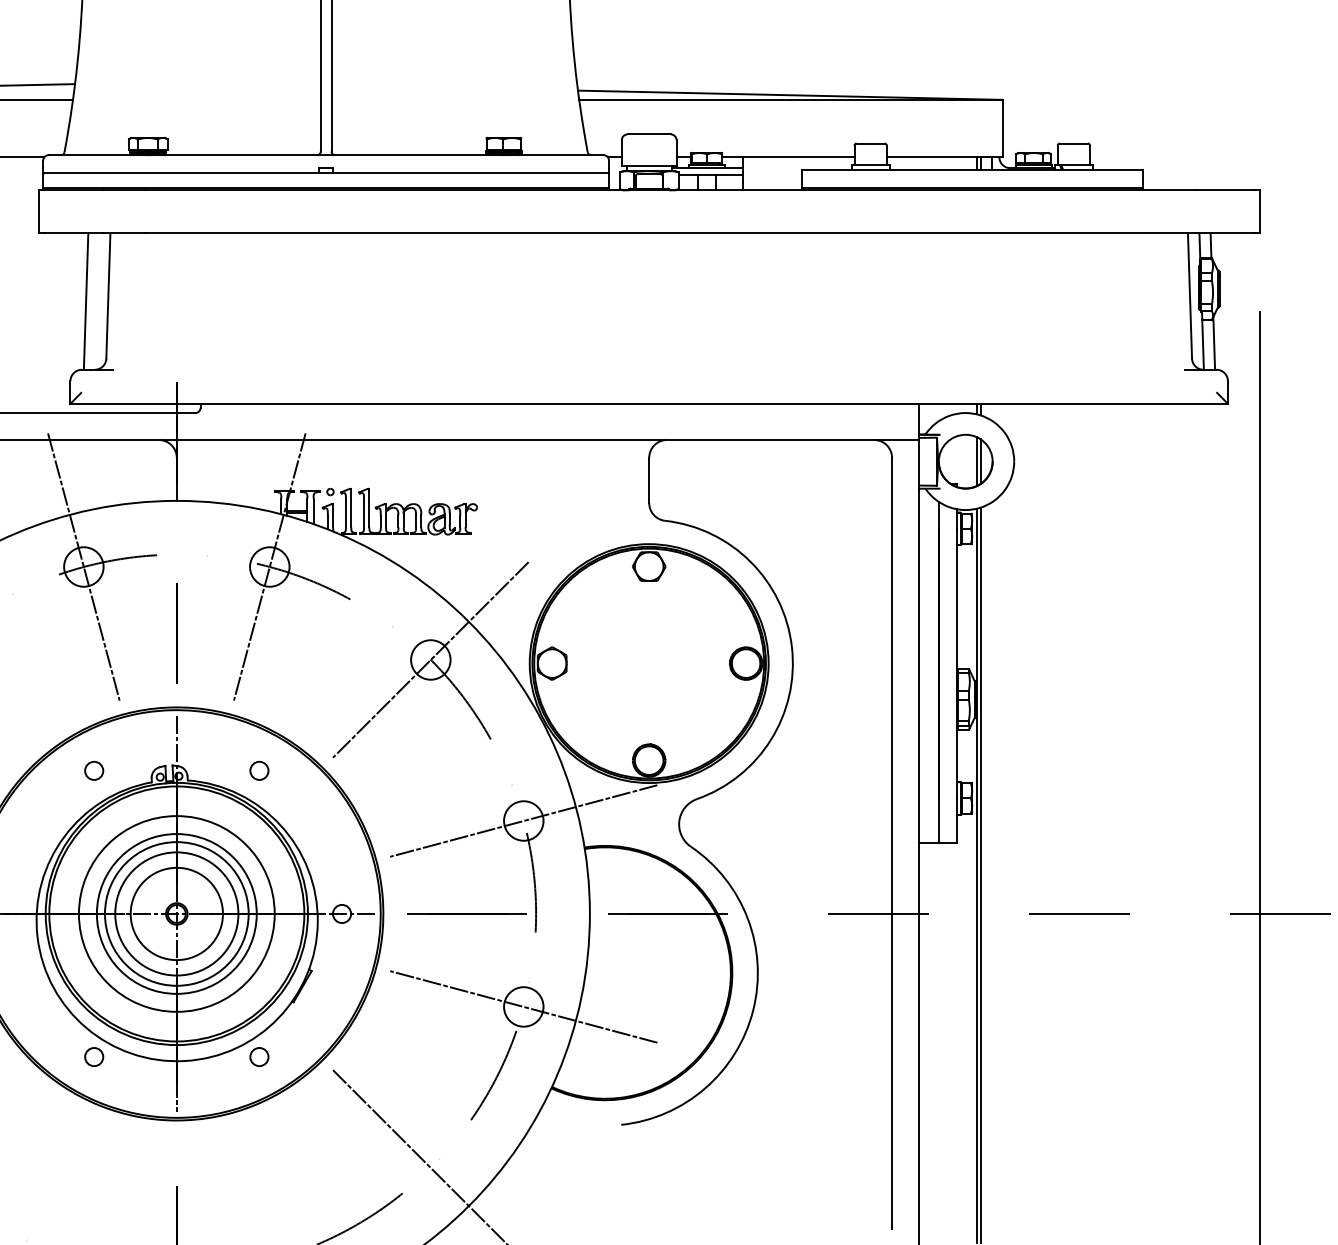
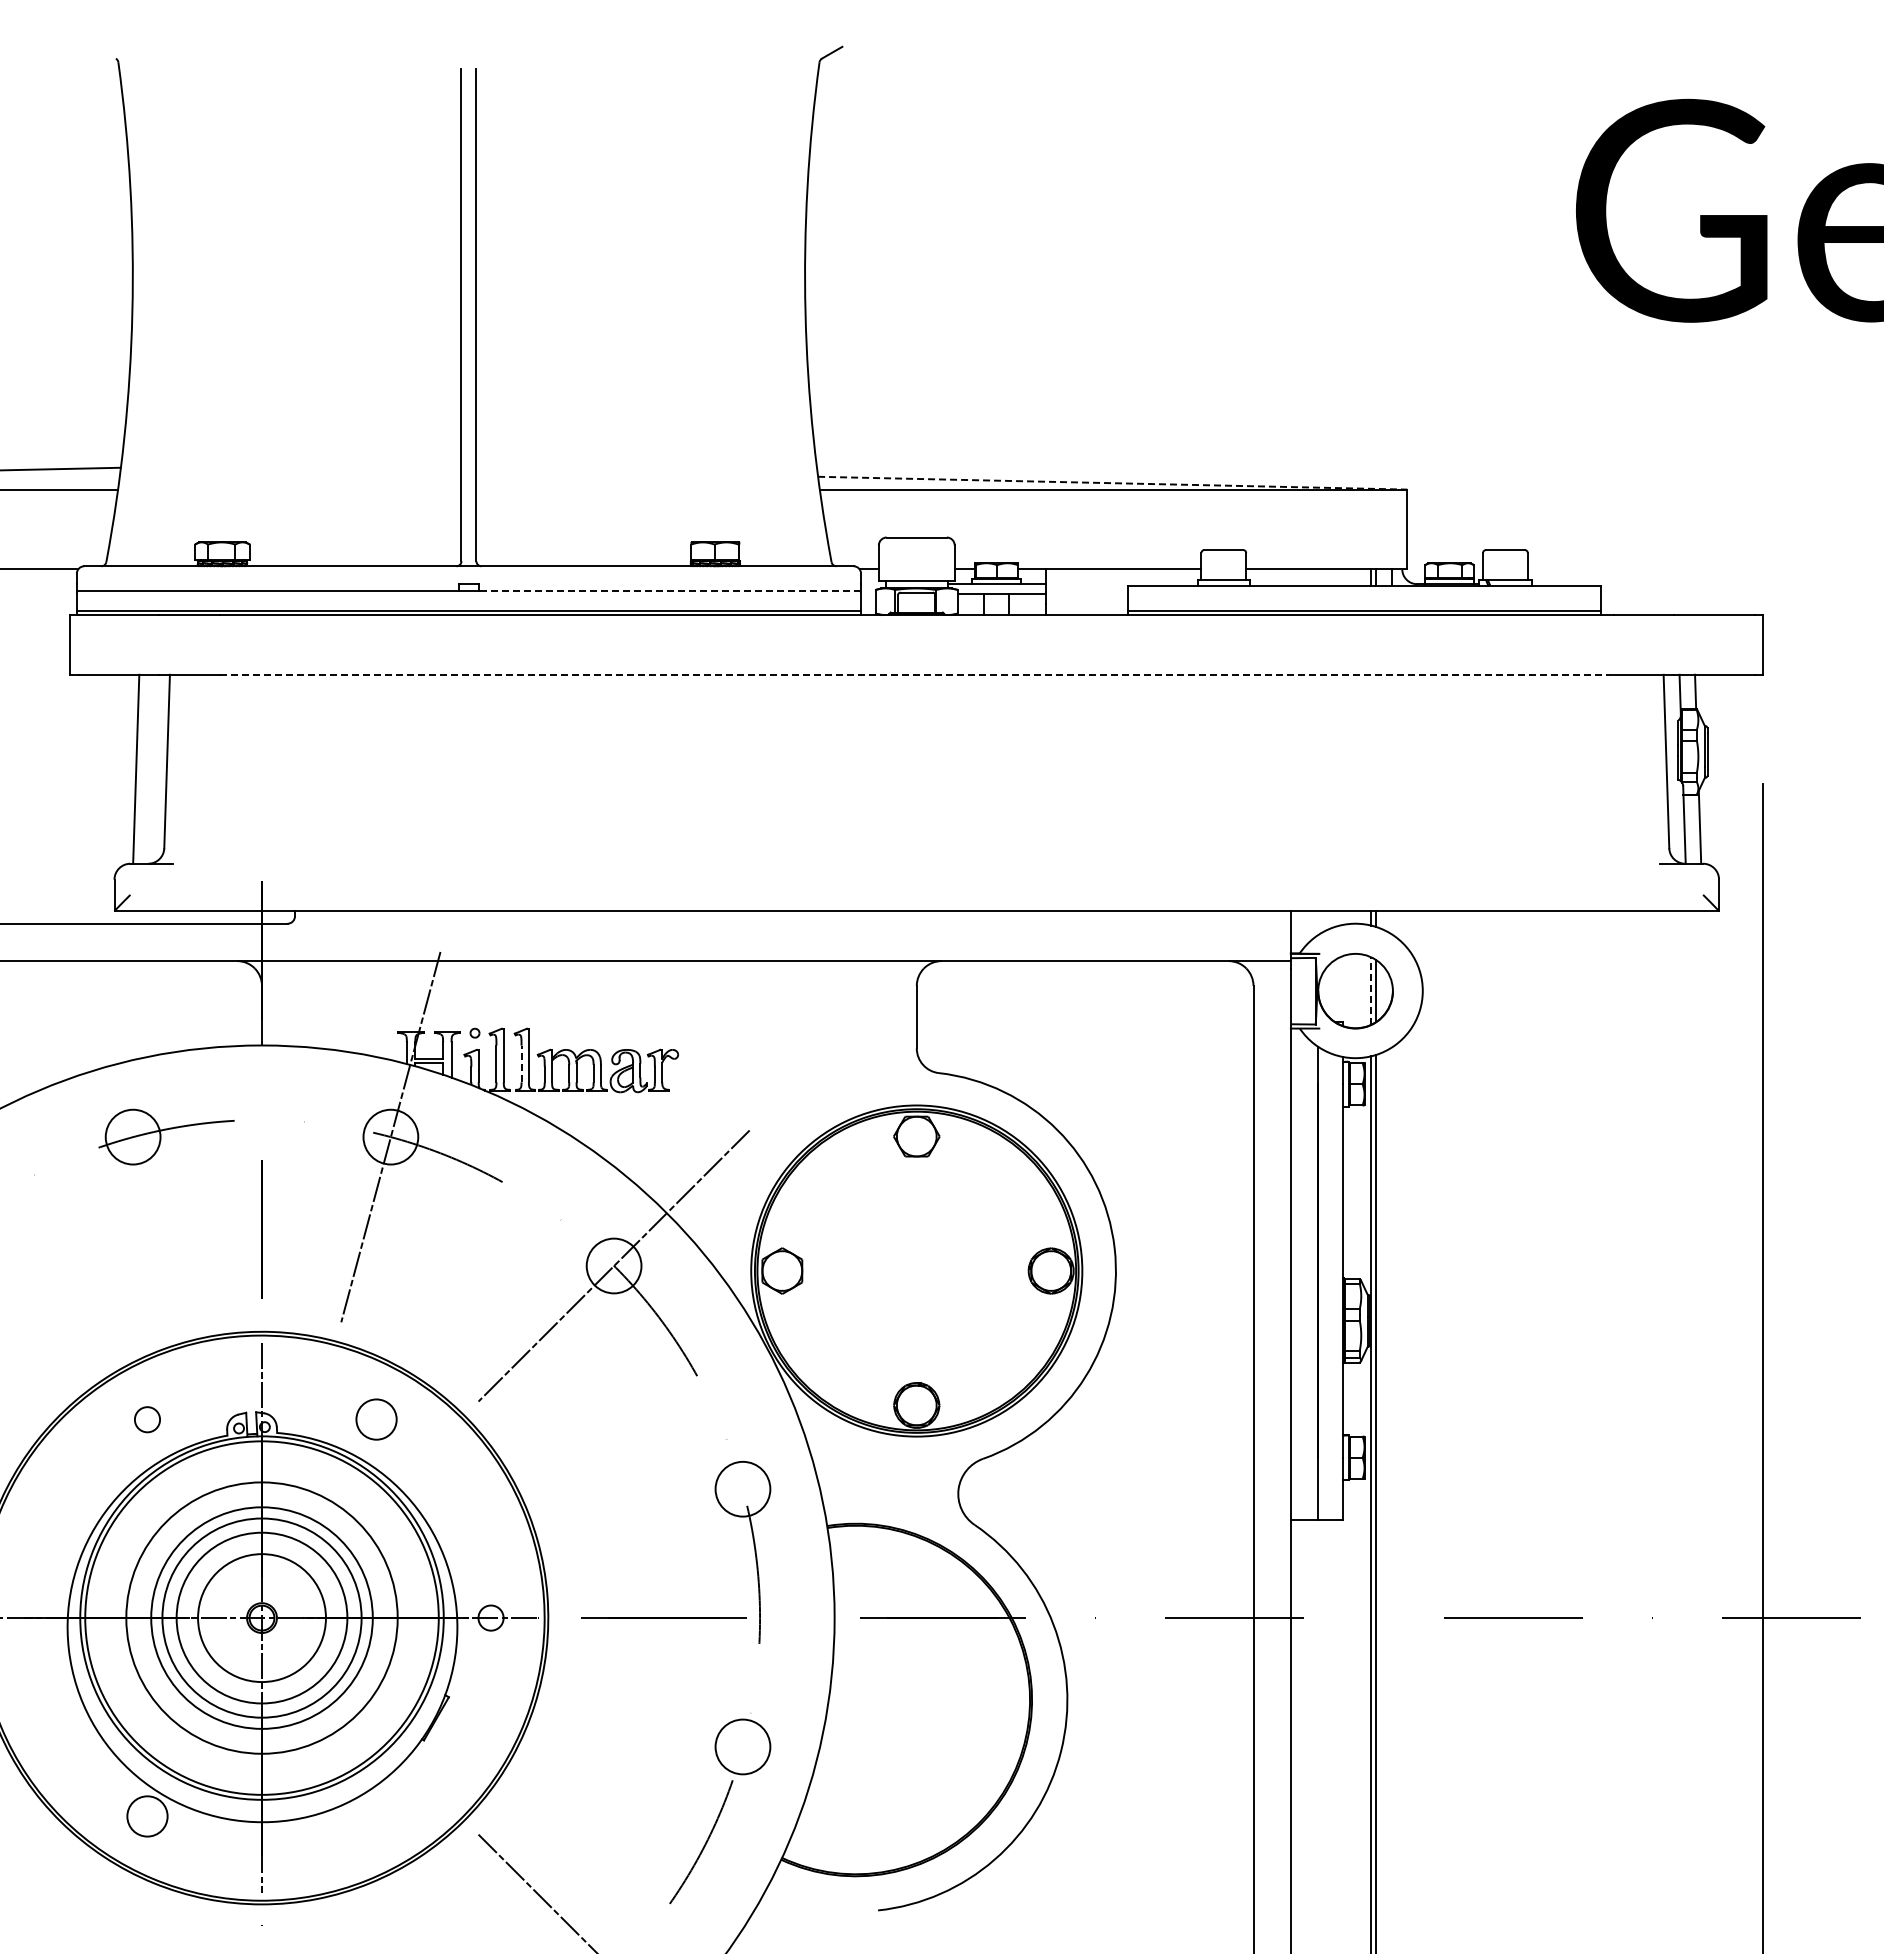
line: (790, 95) -> (1112, 483), solid -> dashed
line: (470, 173) -> (669, 591), solid -> dashed
line: (649, 233) -> (917, 674), solid -> dashed
line: (977, 461) -> (1371, 991), solid -> dashed
line: (364, 513) -> (521, 1063), solid -> dashed
line: (83, 566) -> (132, 1136), removed
circle: (259, 770) -> (376, 1419), size x1.6
line: (523, 820) -> (742, 1488), removed
line: (523, 1006) -> (742, 1746), removed
circle: (94, 1057) -> (147, 1816), size x1.6
circle: (259, 1057) -> (376, 1816), removed

